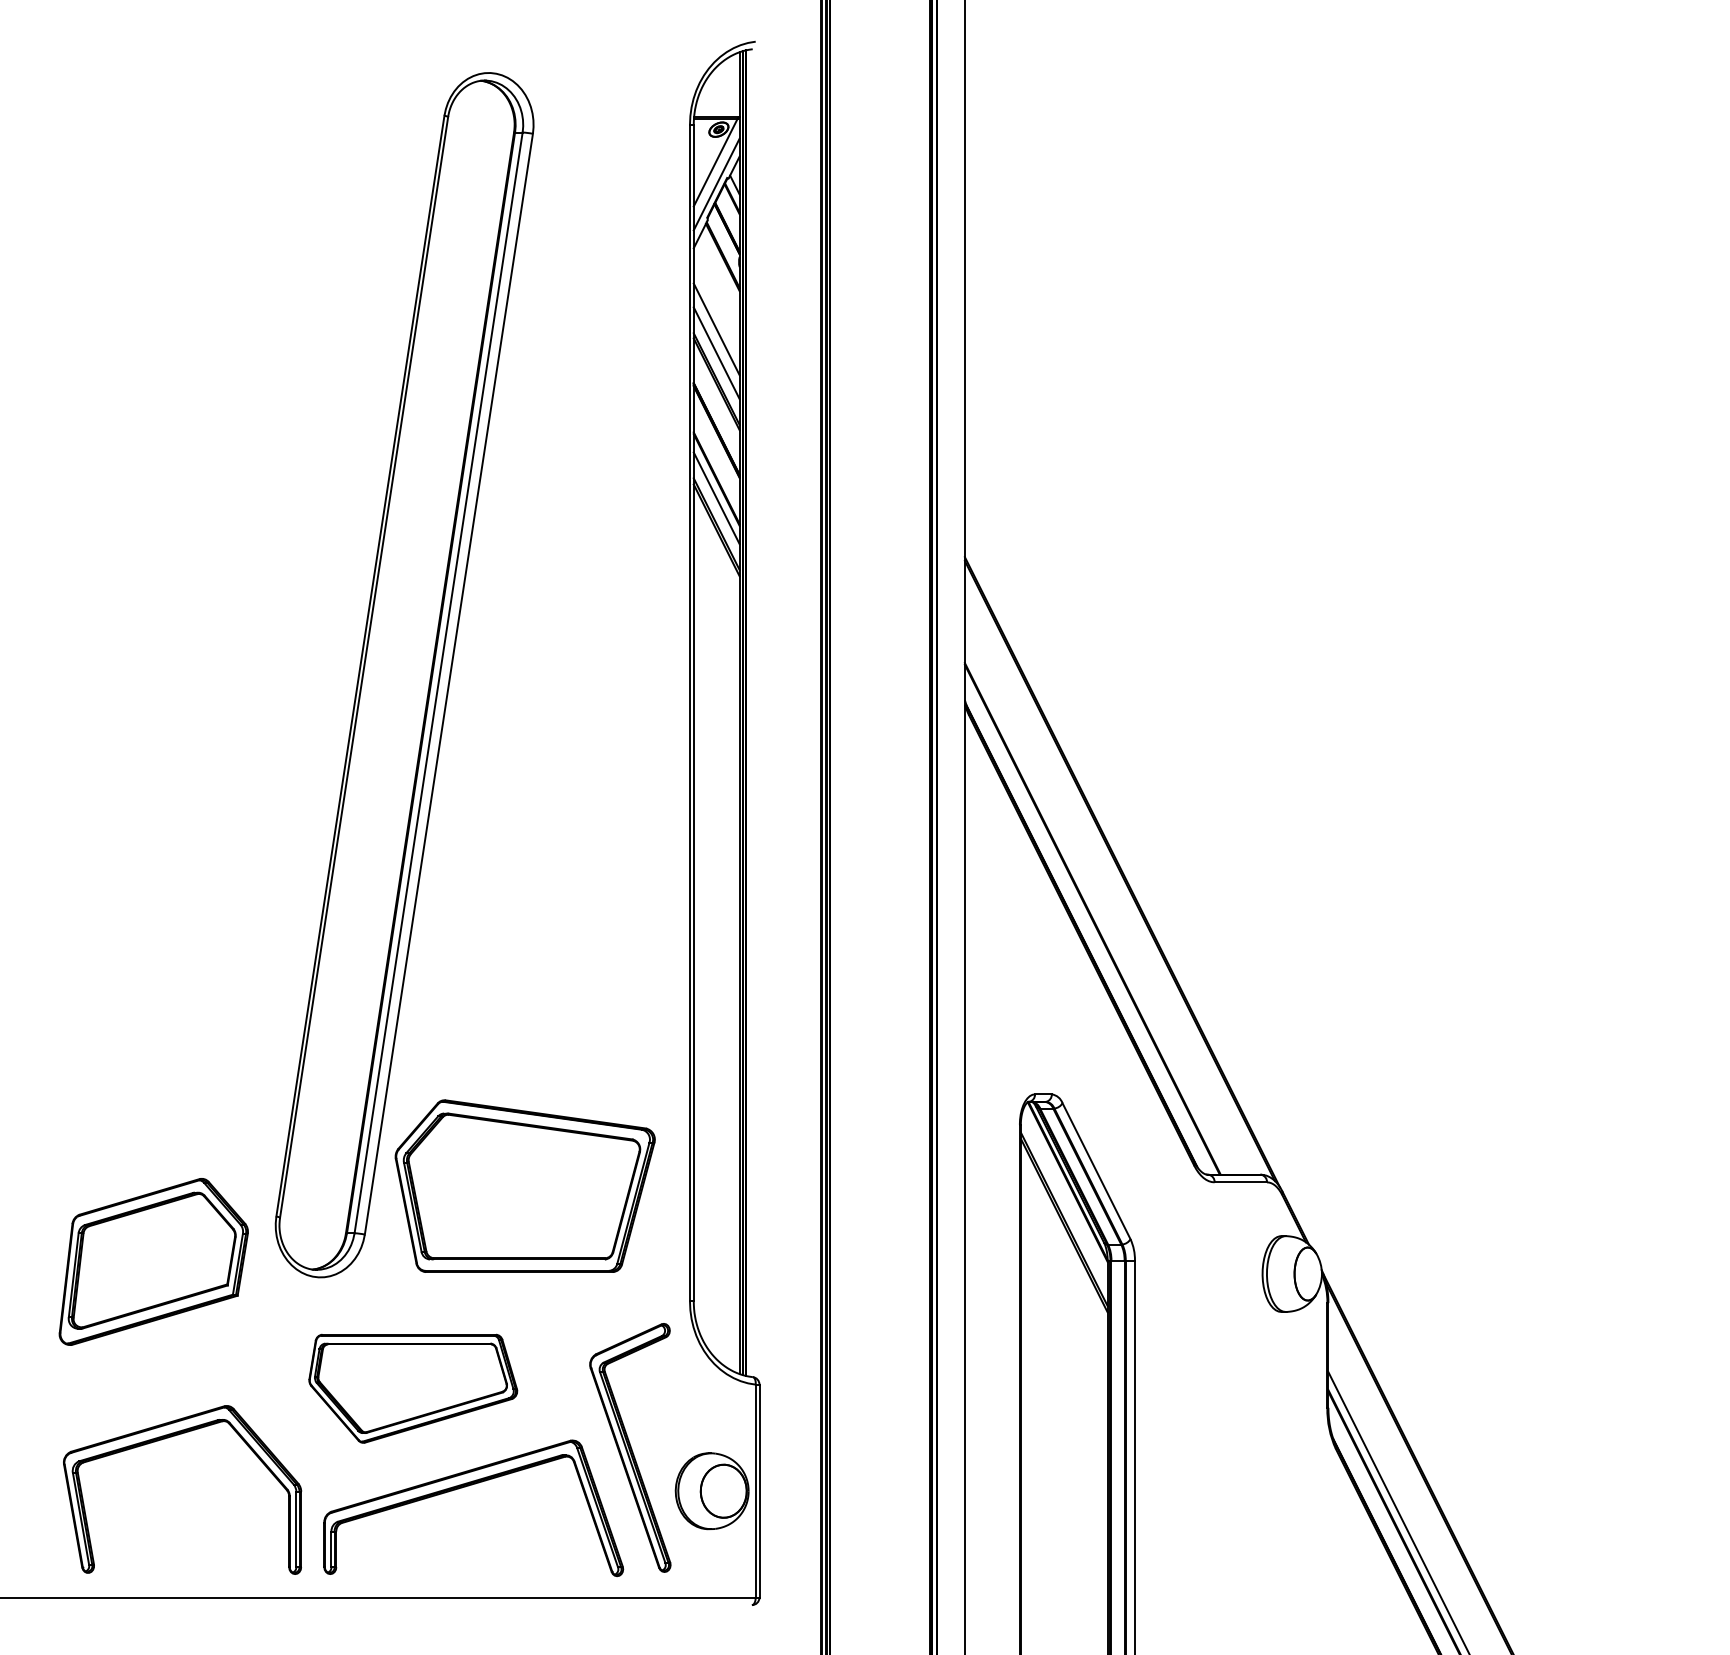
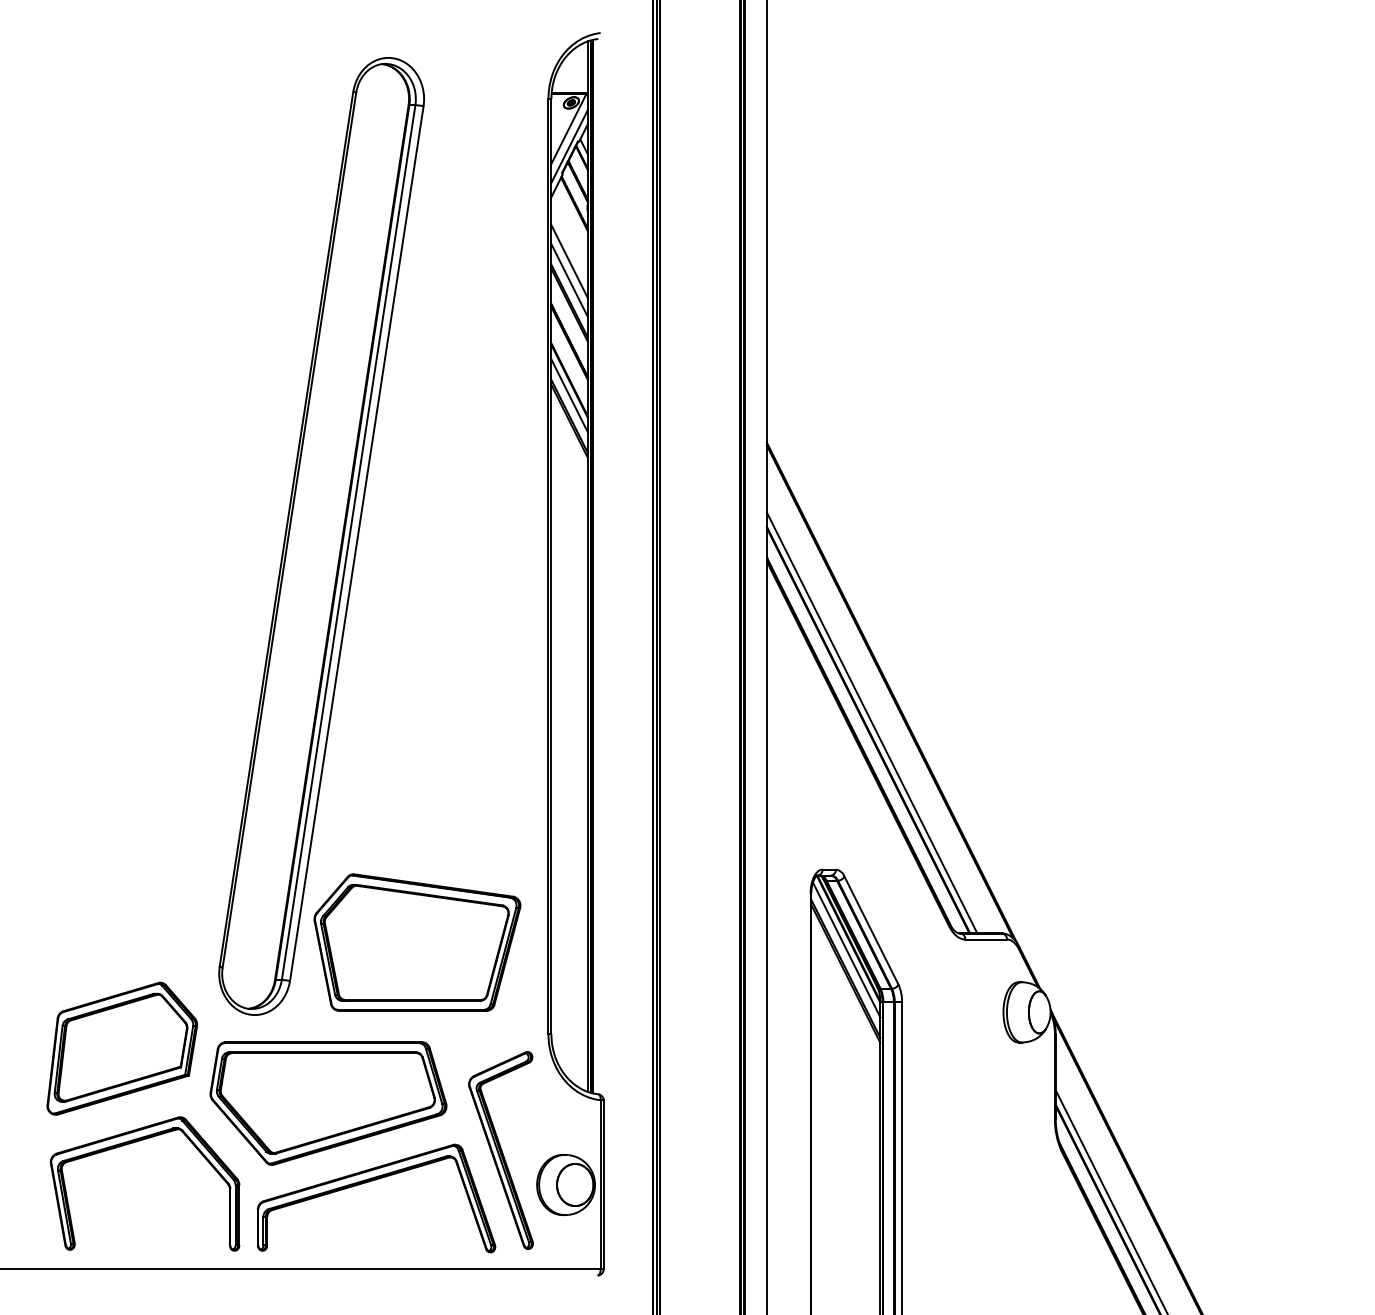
line: (1096, 909) -> (871, 722), added
line: (1065, 1194) -> (846, 949), added
part: (154, 1261) -> (122, 1048), moved
part: (413, 1388) -> (328, 1103), size x1.43

